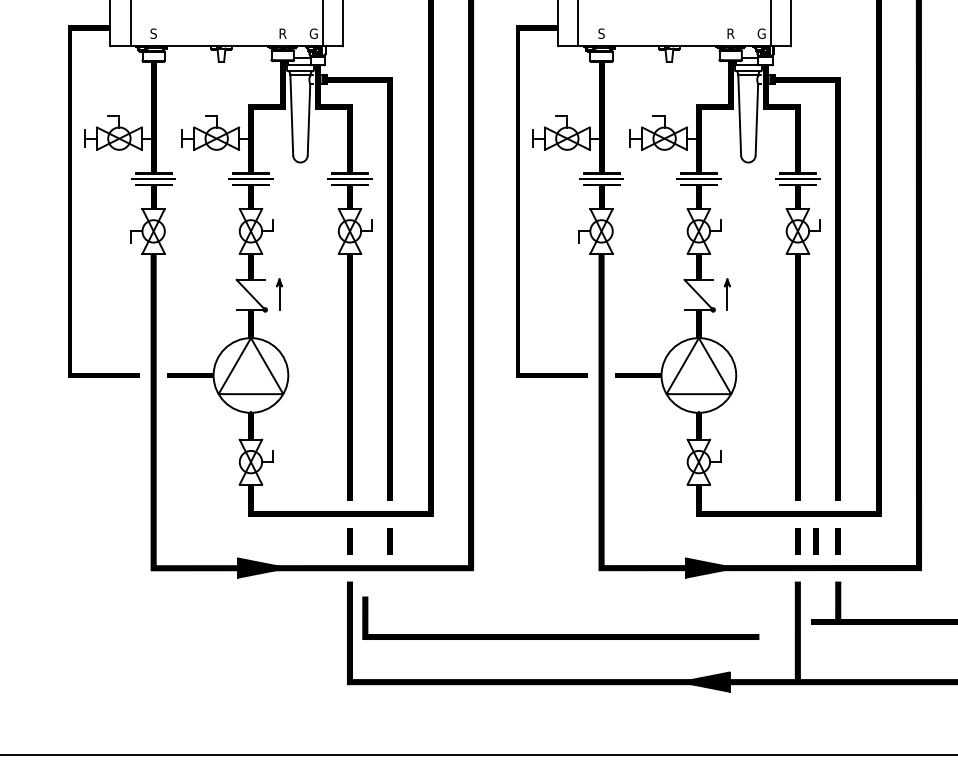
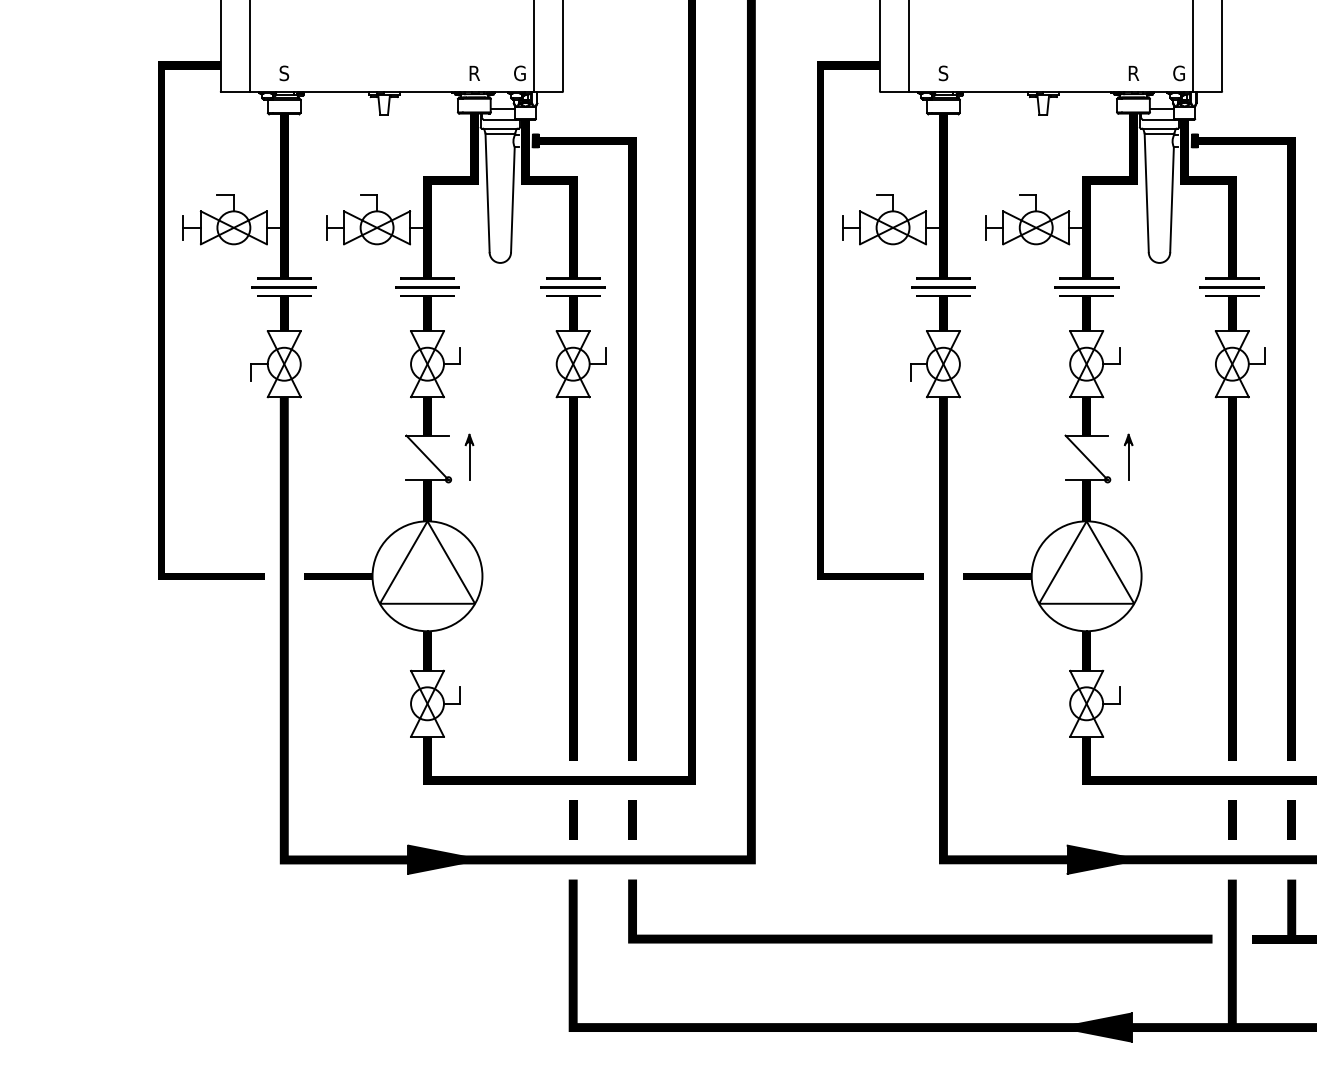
line: (815, 541) -> (1258, 820), removed
line: (560, 634) -> (919, 935), moved

